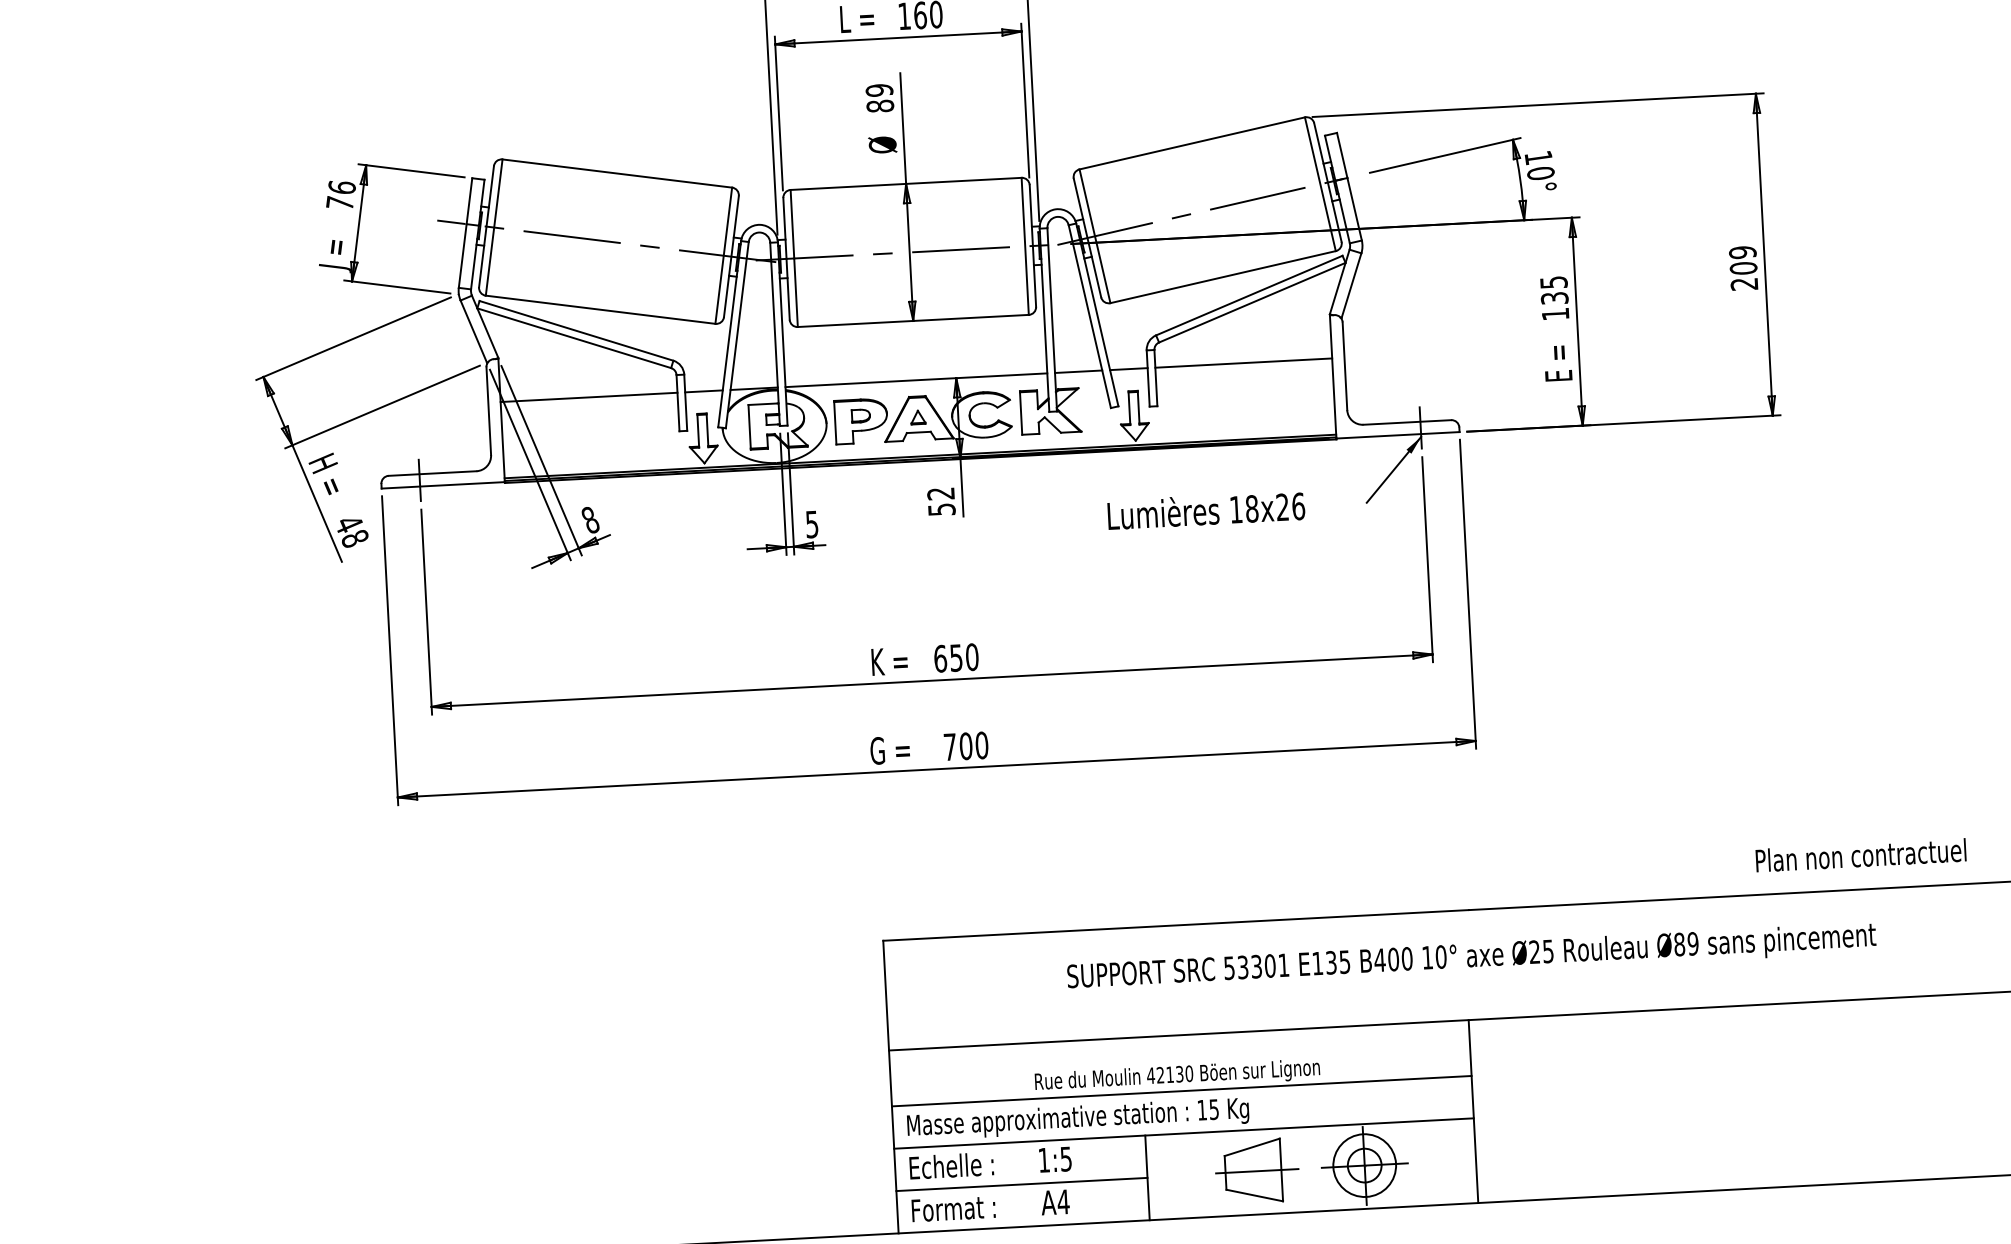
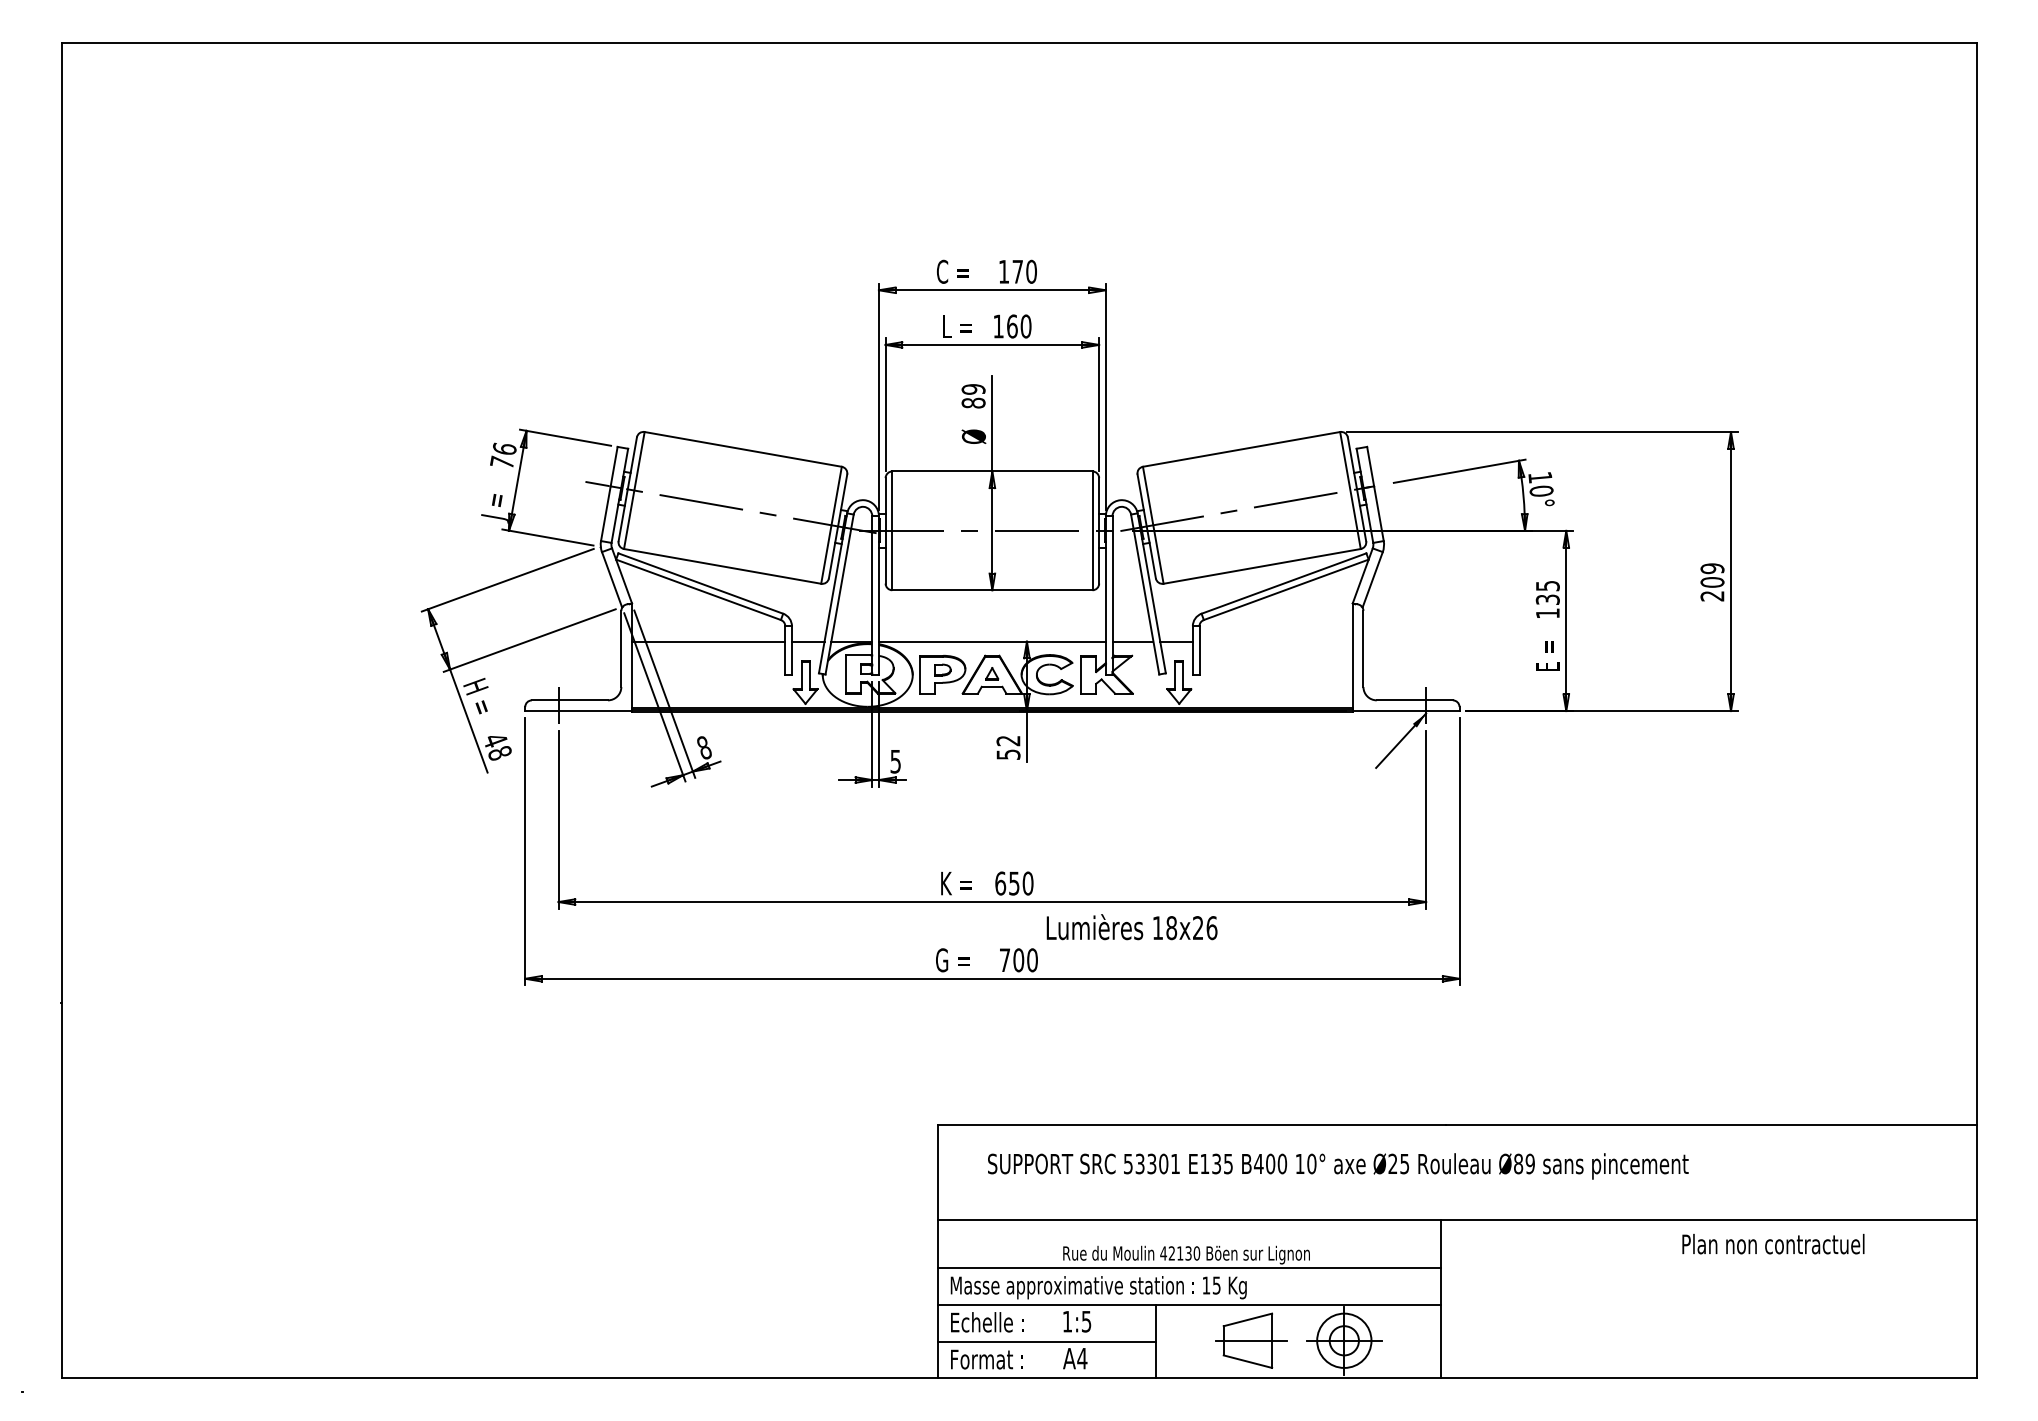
line: (1243, 362) -> (1275, 641), removed
text: (1205, 510) -> (1131, 927), moved
text: (1861, 854) -> (1773, 1243), moved
text: (1472, 958) -> (1338, 1166), moved

